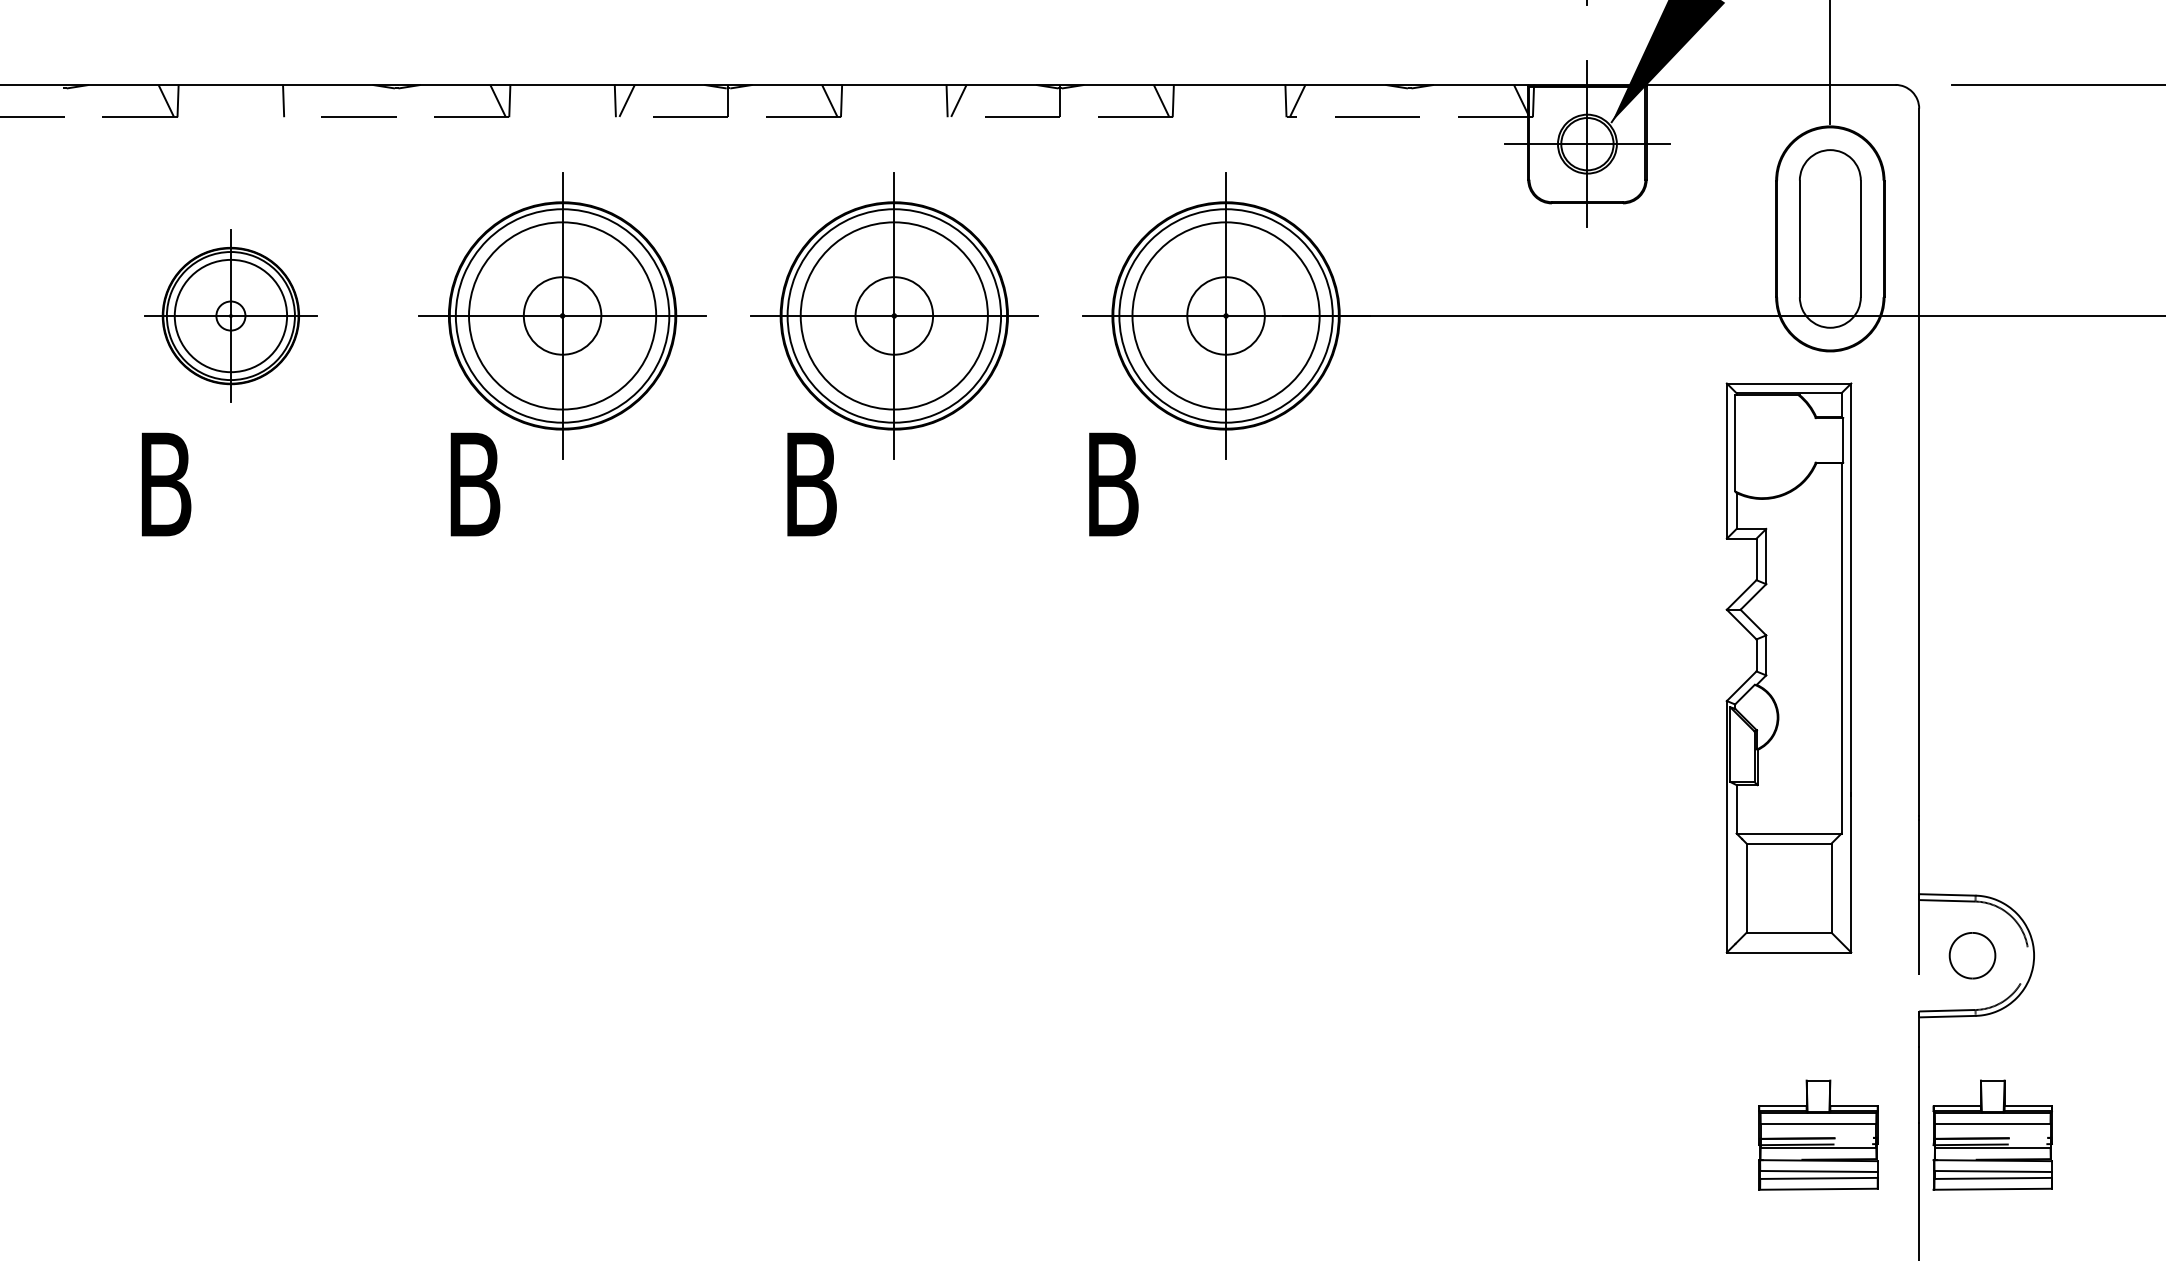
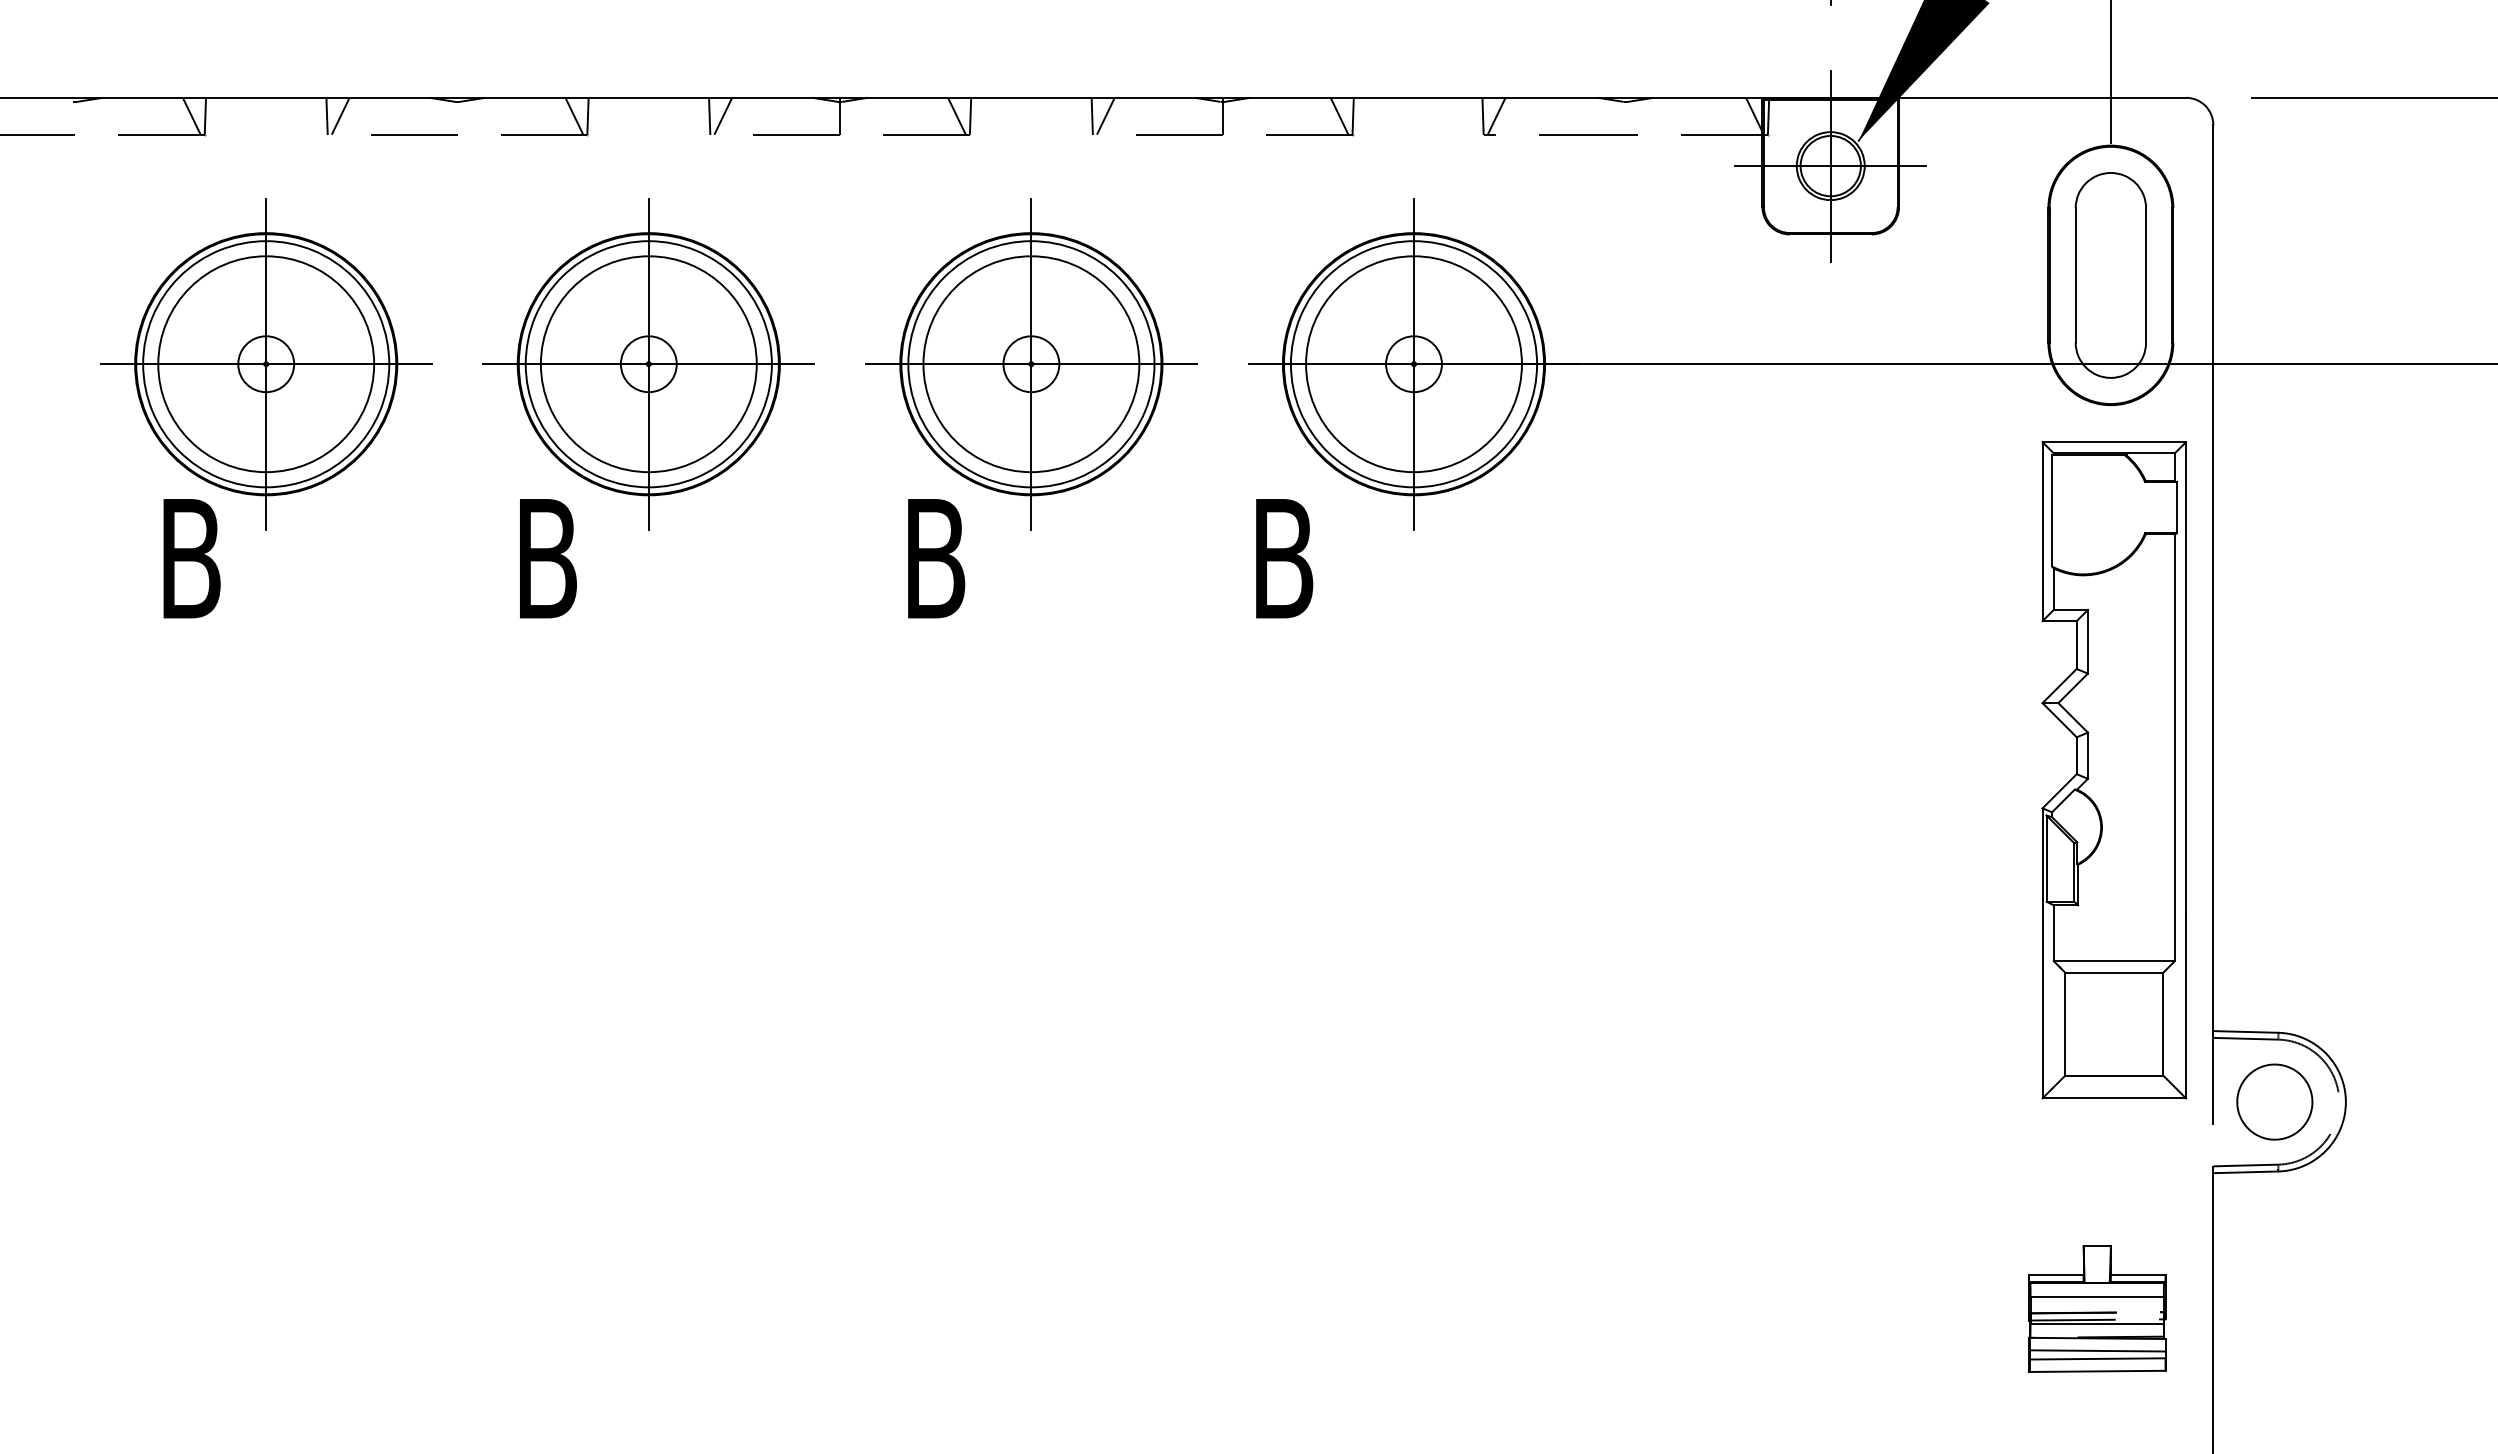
line: (295, 100) -> (340, 115), added
part: (231, 316) -> (266, 364), size x1.67
circle: (562, 316) -> (648, 364), size x0.62
circle: (894, 316) -> (1031, 364), size x0.62
circle: (1225, 316) -> (1413, 364), size x0.62
part: (1789, 668) -> (2114, 770), moved
part: (1972, 955) -> (2274, 1101), size x1.43
part: (1993, 1134) -> (2298, 1308), removed

